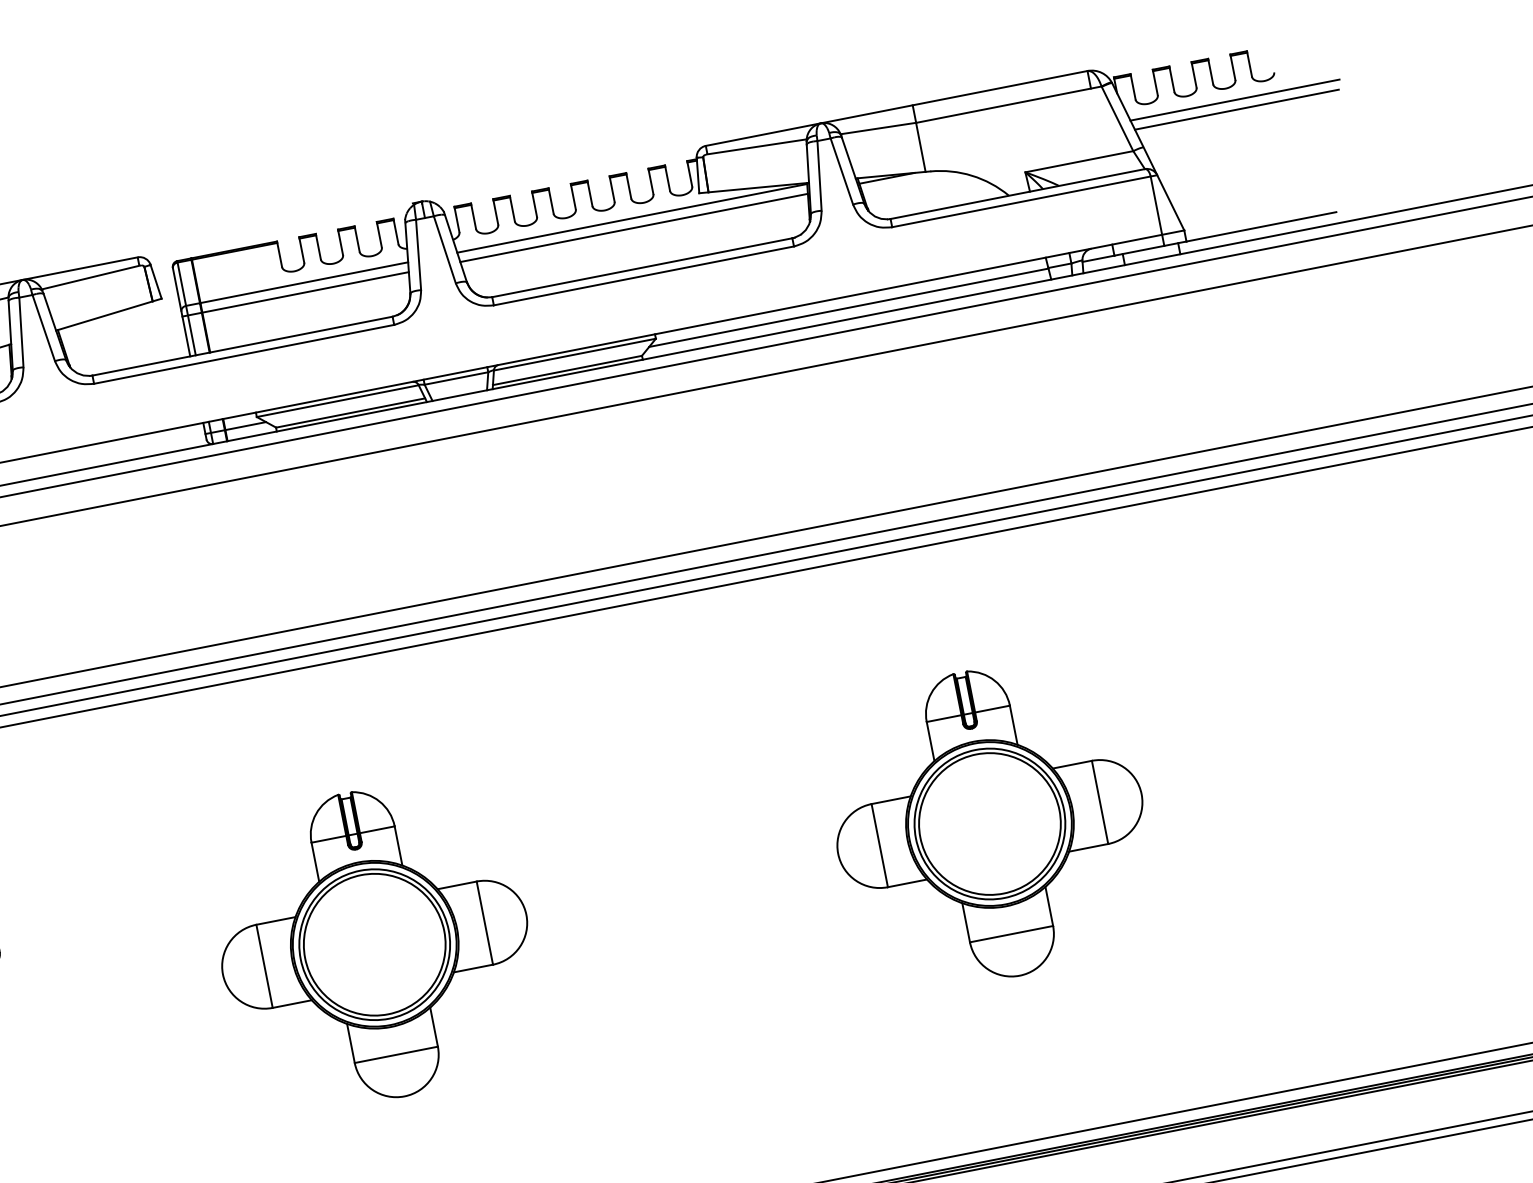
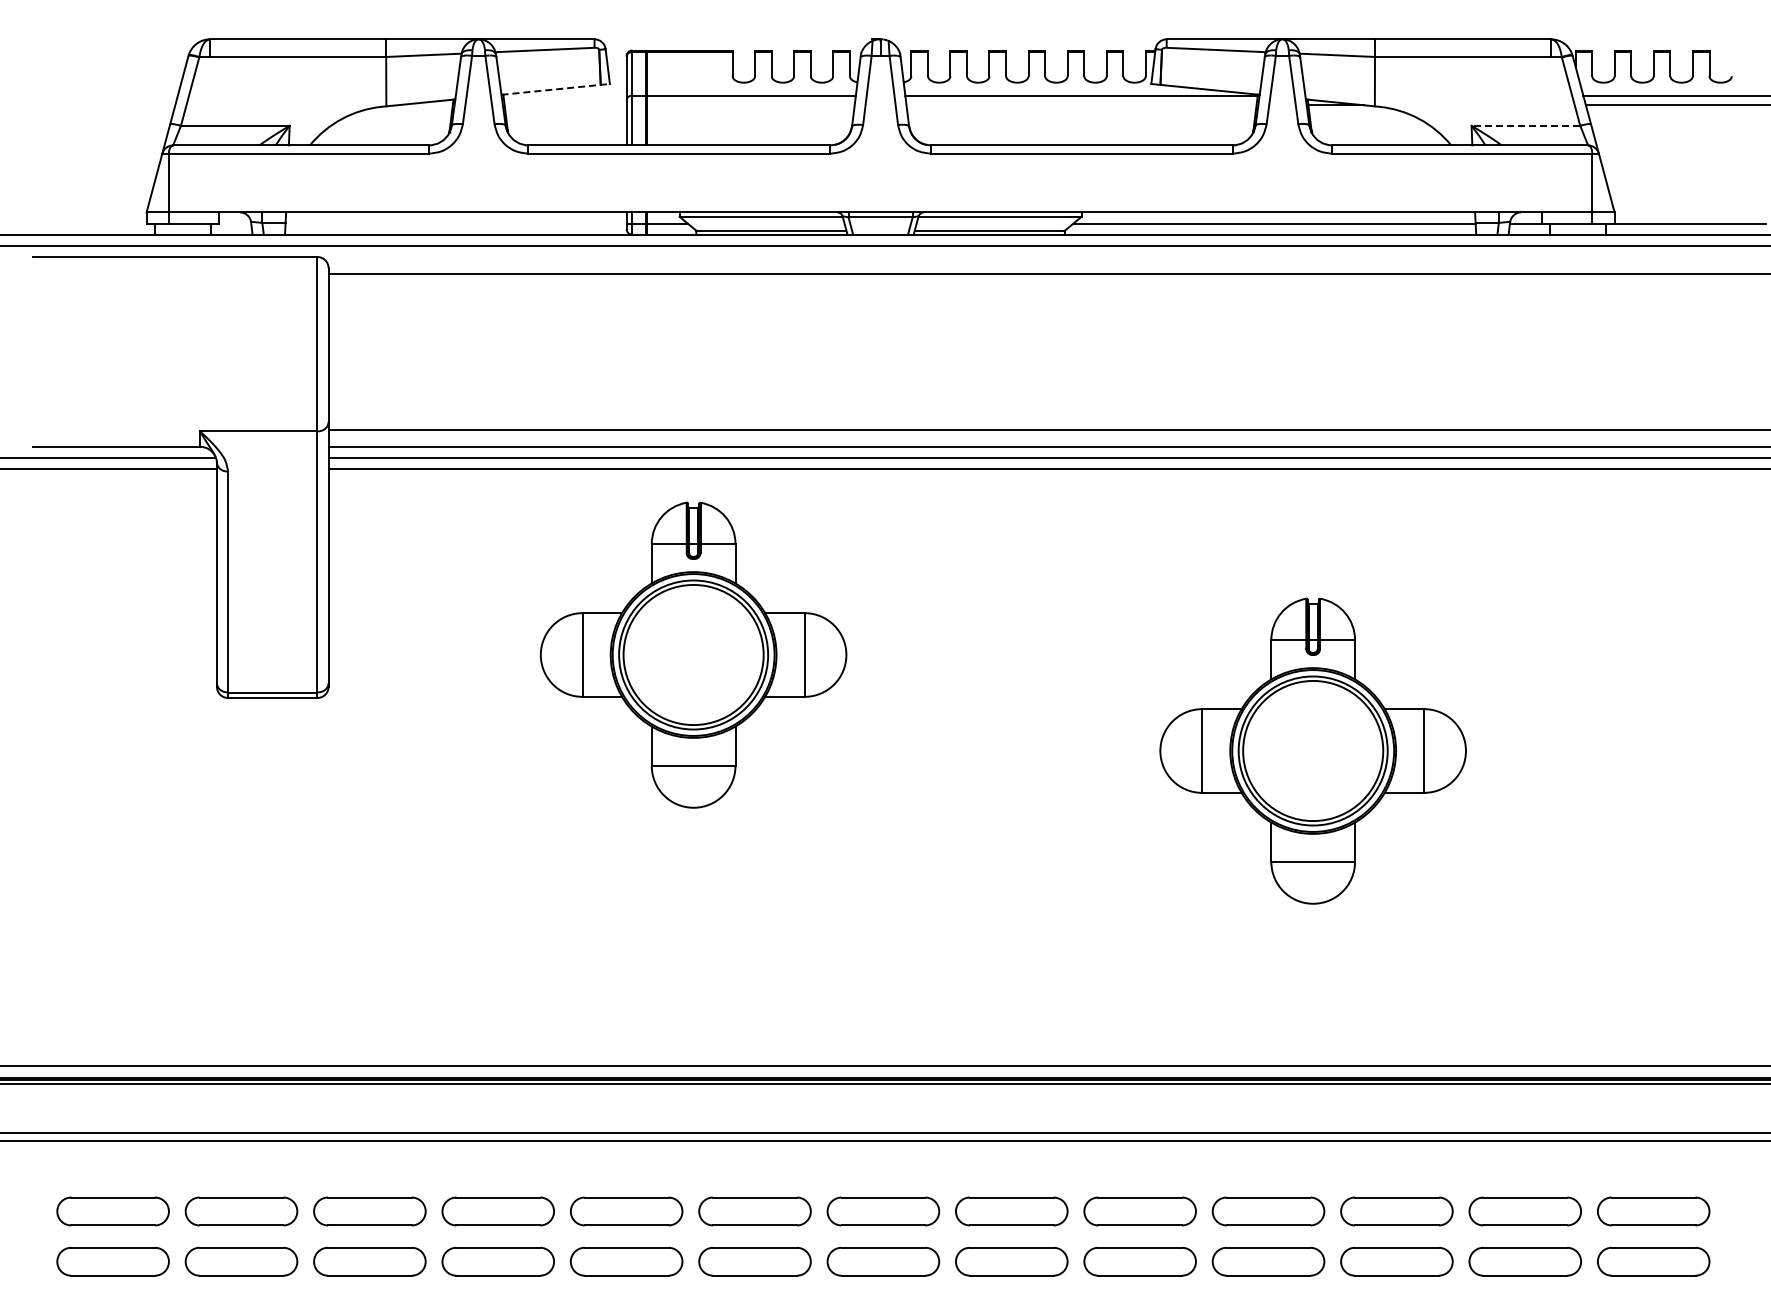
line: (1078, 161) -> (1525, 125), solid -> dashed
line: (634, 228) -> (1081, 105), removed
line: (295, 294) -> (740, 105), removed
line: (109, 314) -> (556, 89), solid -> dashed
part: (374, 944) -> (693, 654), moved

